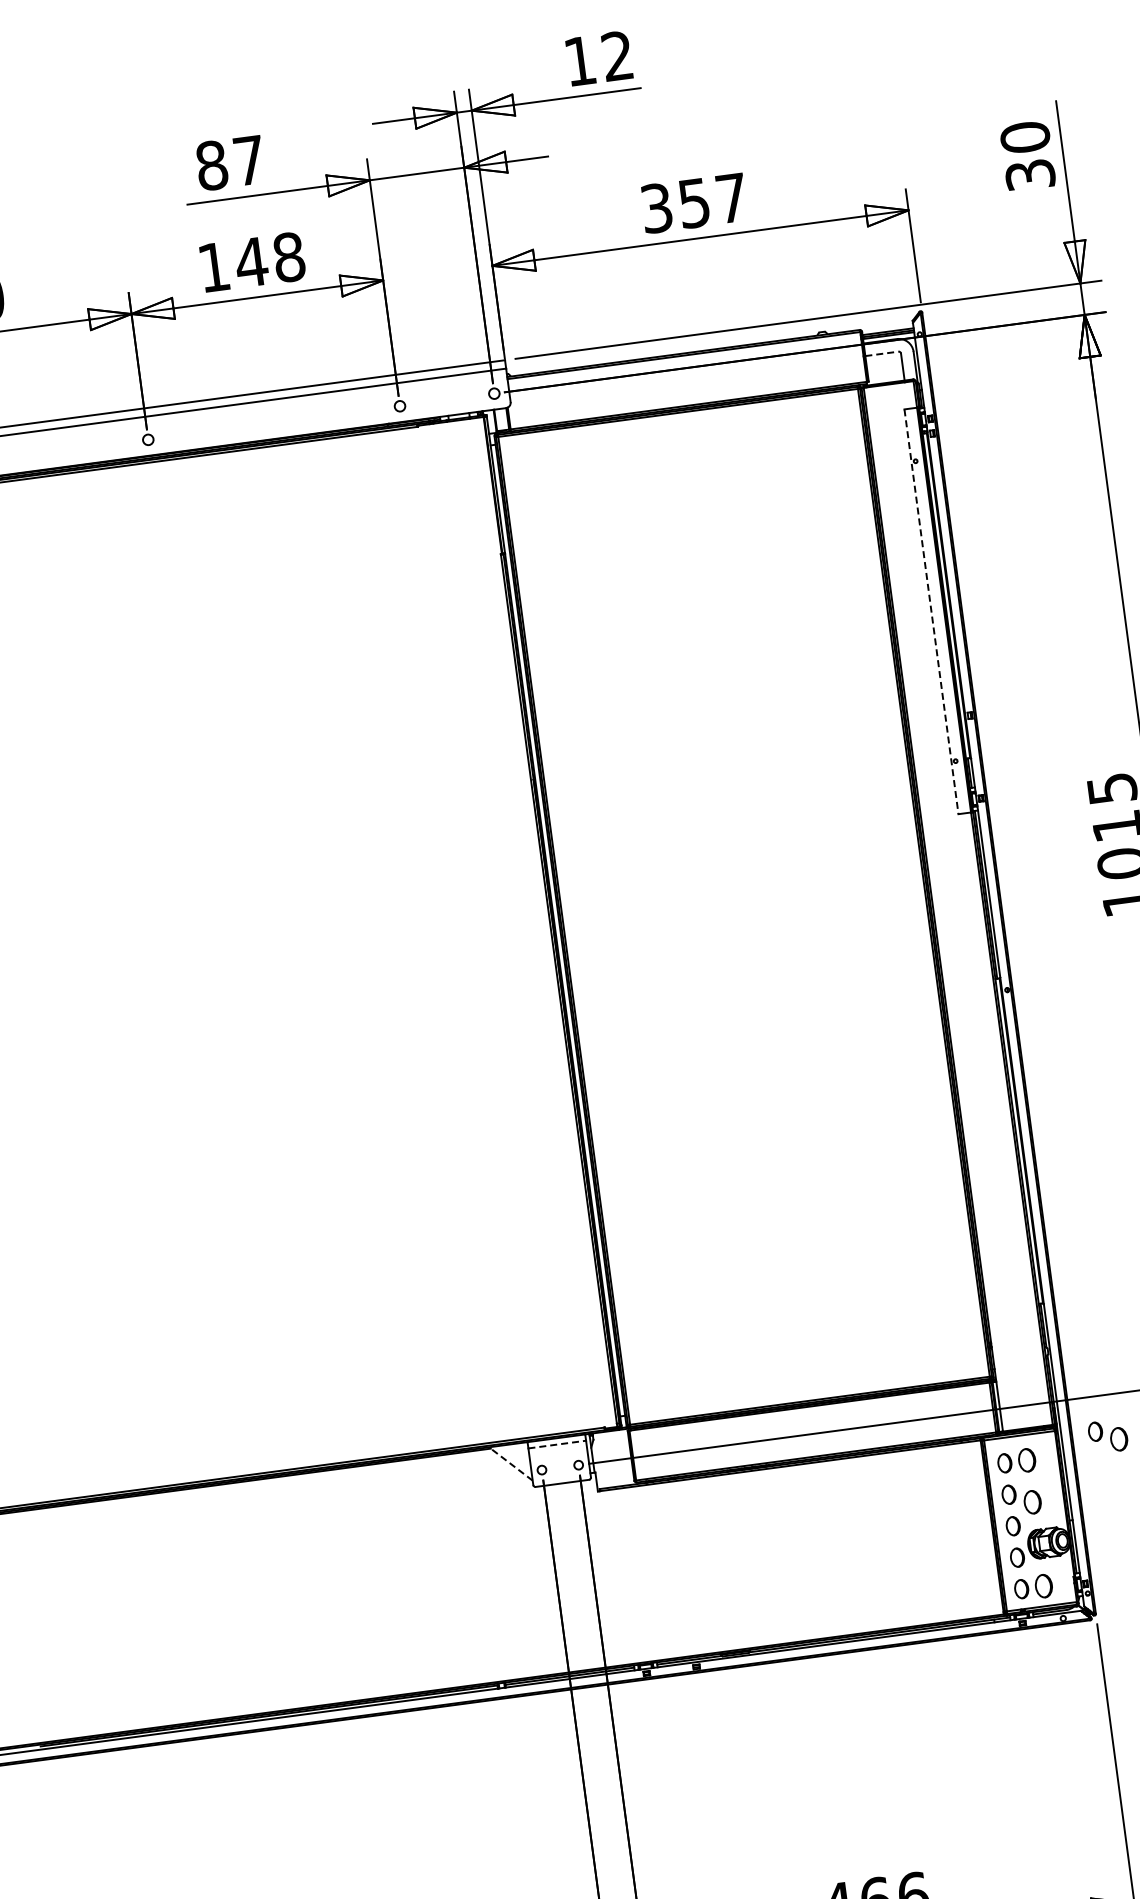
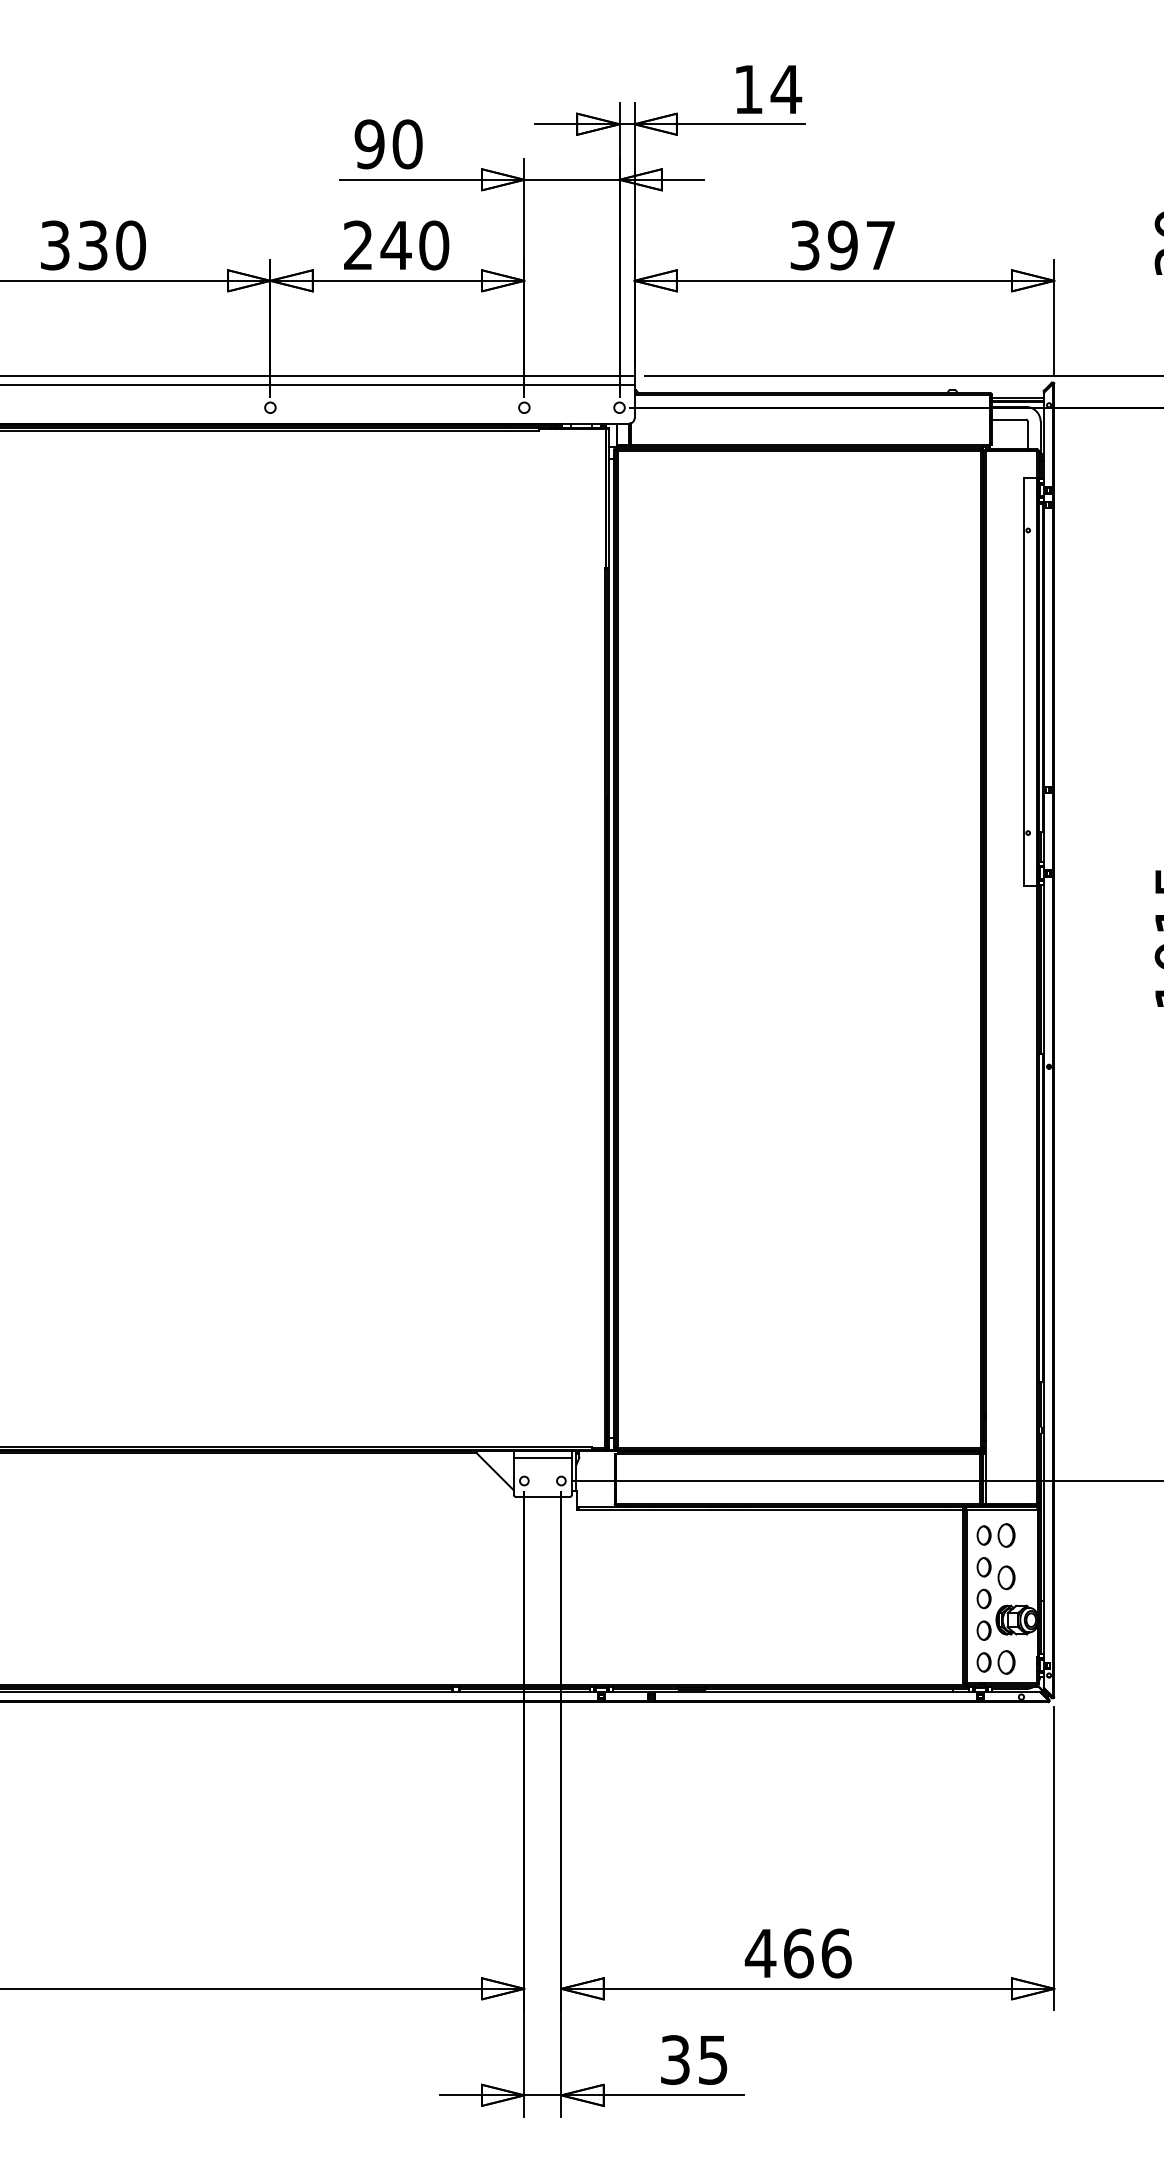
text: (617, 55) -> (786, 88), 12 -> 14
text: (230, 163) -> (388, 144), 87 -> 90
text: (693, 203) -> (842, 245), 357 -> 397
text: (251, 262) -> (396, 245), 148 -> 240
line: (882, 353) -> (1009, 419), dashed -> solid
line: (931, 612) -> (1023, 682), dashed -> solid
part: (1107, 1436) -> (1089, 1522), removed
line: (557, 1444) -> (543, 1457), dashed -> solid
line: (511, 1464) -> (494, 1471), dashed -> solid

